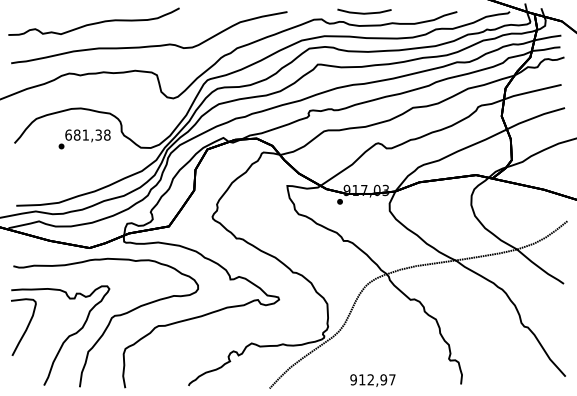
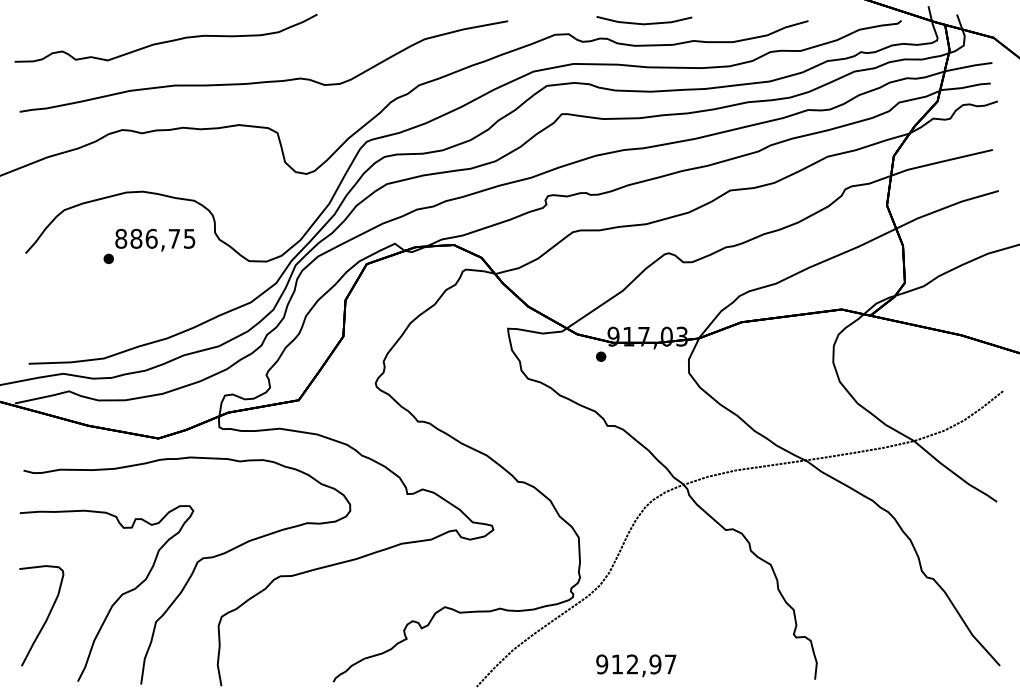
text: (87, 134) -> (154, 237), 681,38 -> 886,75
curve: (26, 326) -> (46, 614), moved
text: (372, 380) -> (635, 665), moved

